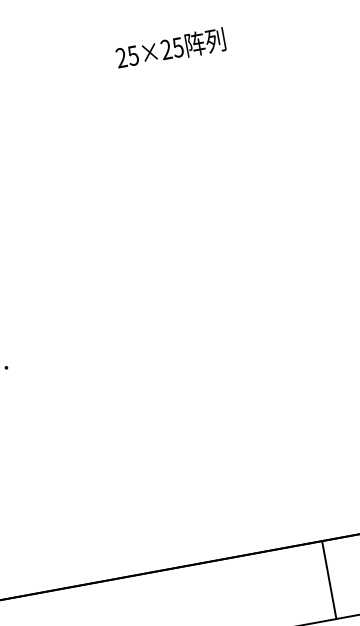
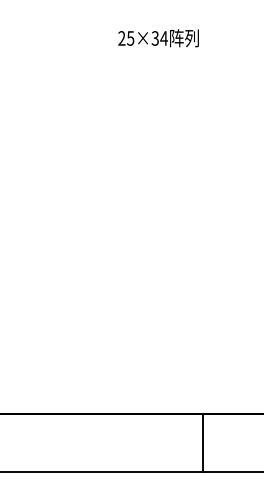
text: (171, 48) -> (159, 38), 25×25 -> 25×34

